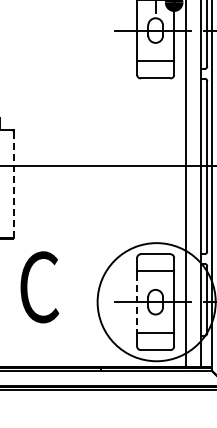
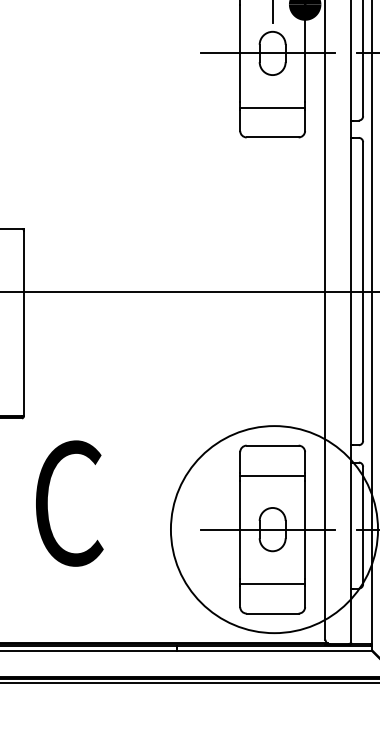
line: (13, 184) -> (23, 323), dashed -> solid
line: (137, 302) -> (240, 530), dashed -> solid

